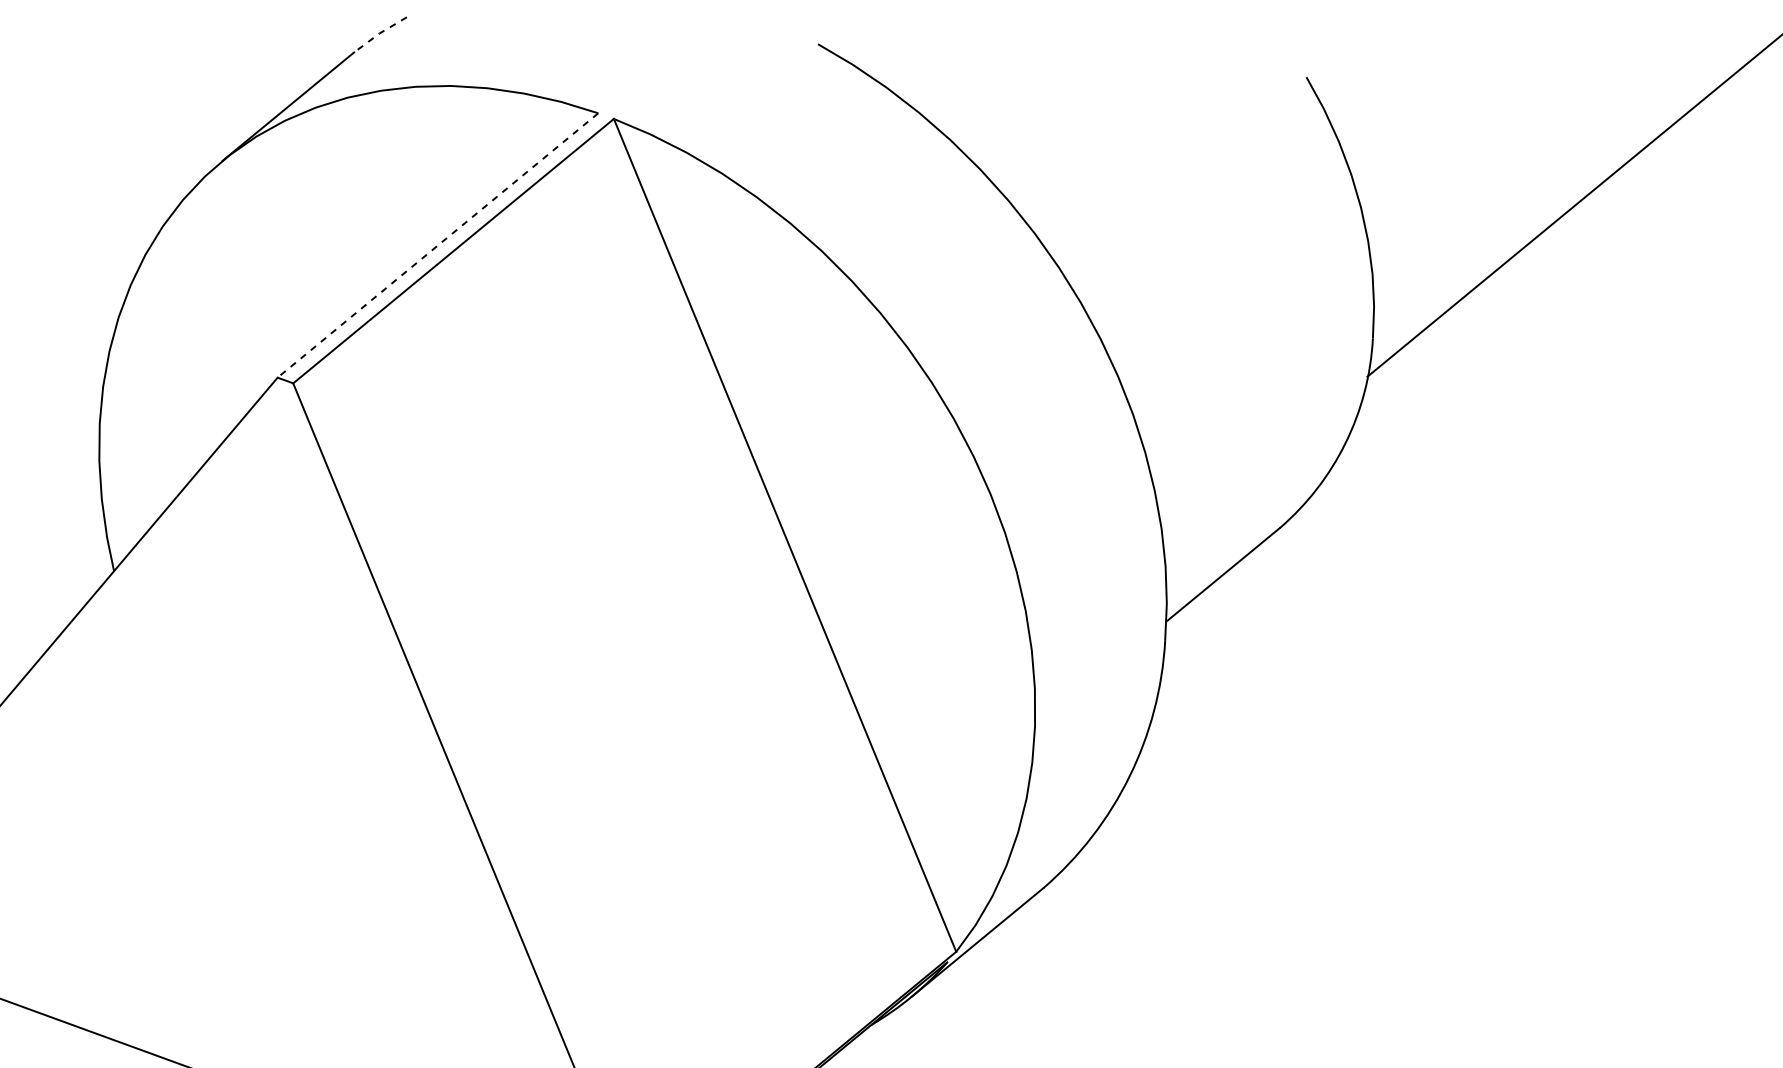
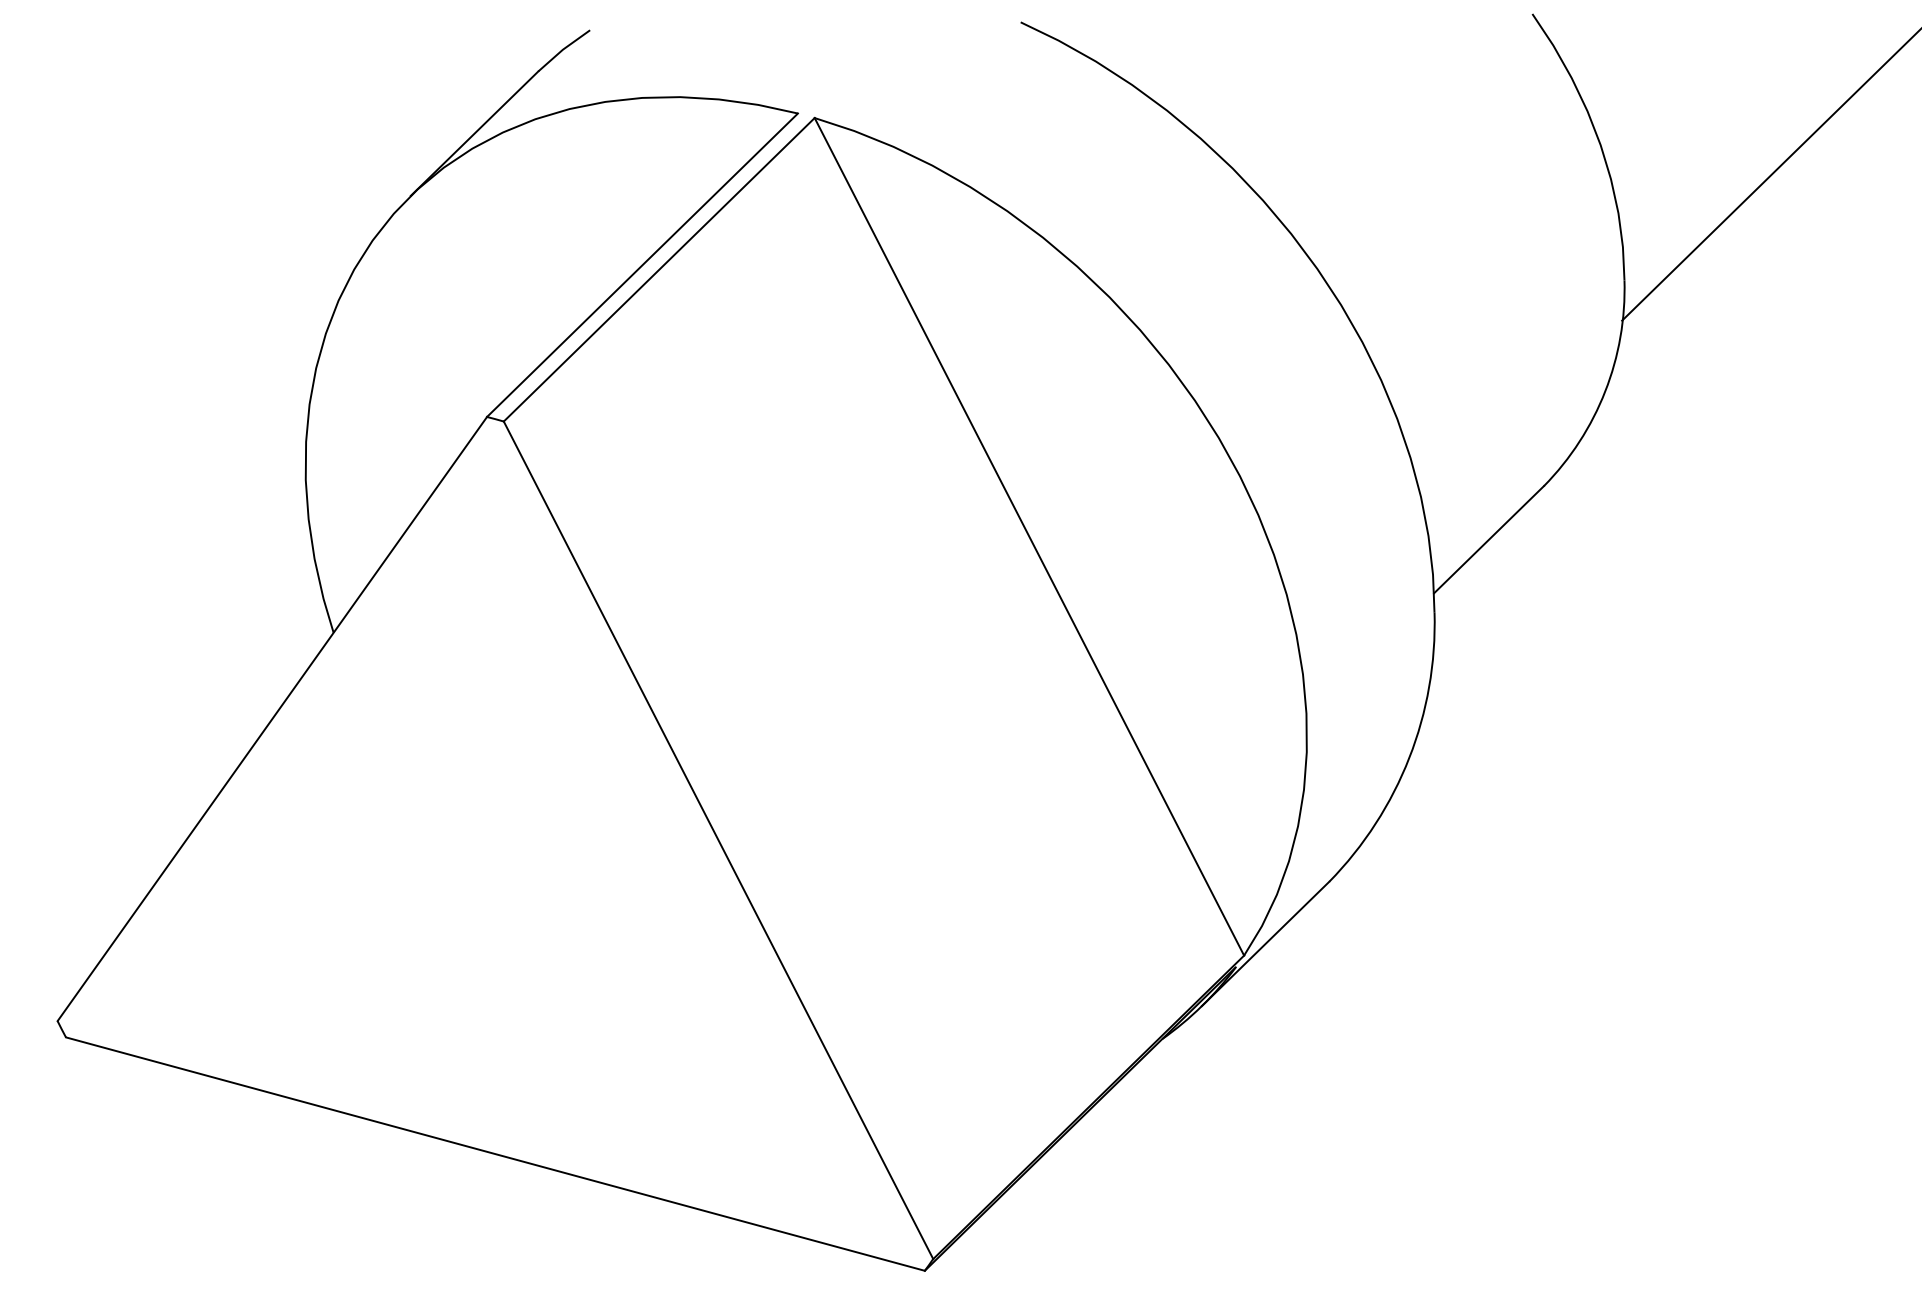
line: (378, 33) -> (562, 49), dashed -> solid
line: (437, 245) -> (642, 265), dashed -> solid

